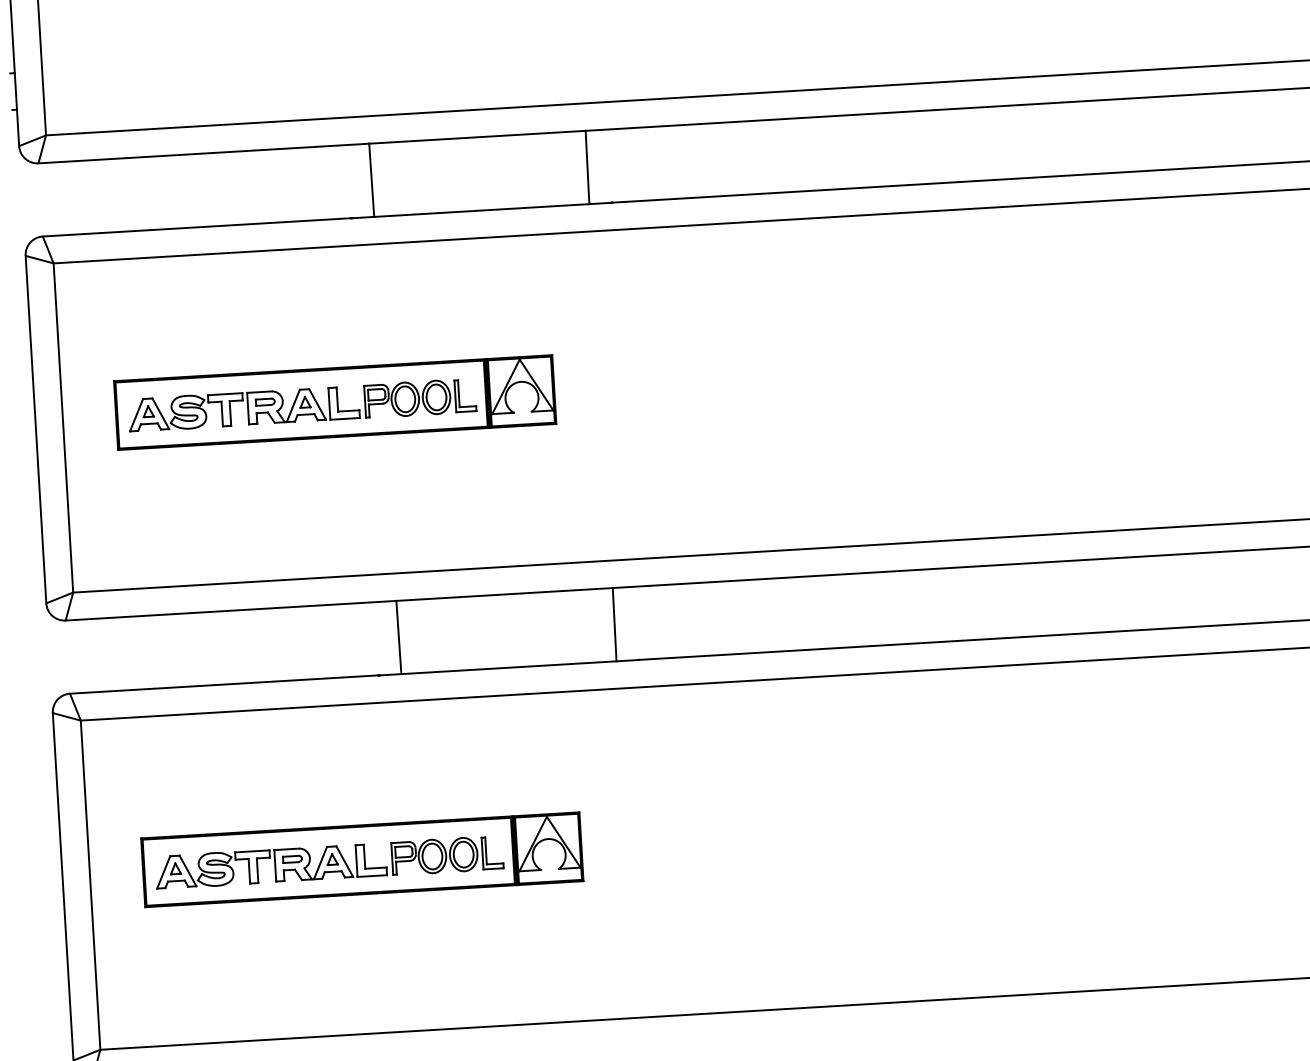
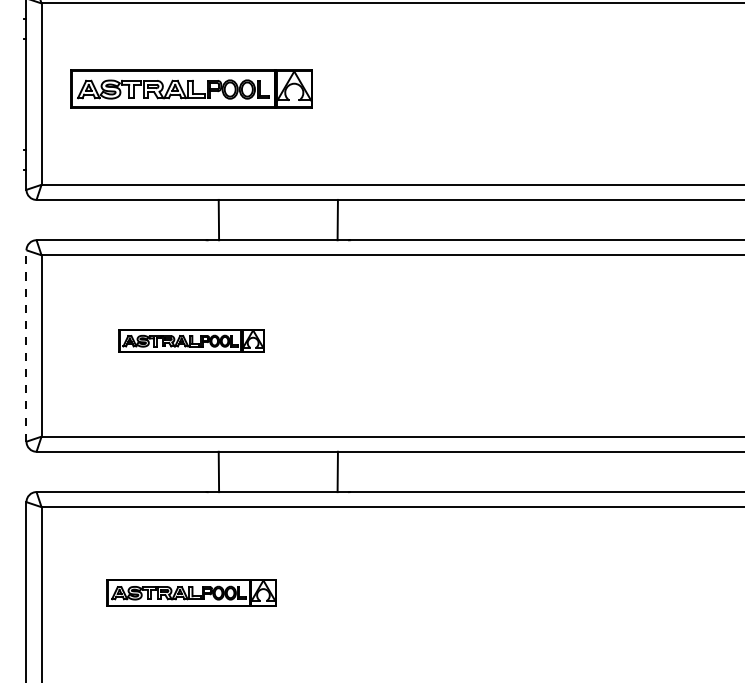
part: (334, 401) -> (191, 340), size x0.6
line: (36, 430) -> (26, 346), solid -> dashed
part: (362, 859) -> (191, 592), size x0.7

